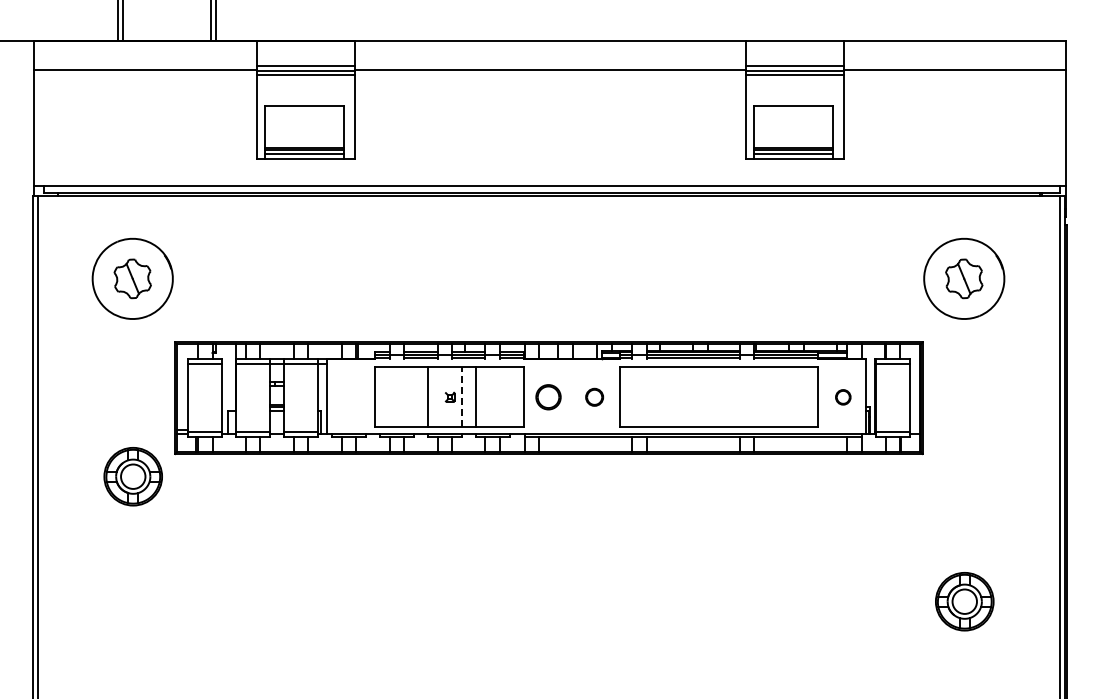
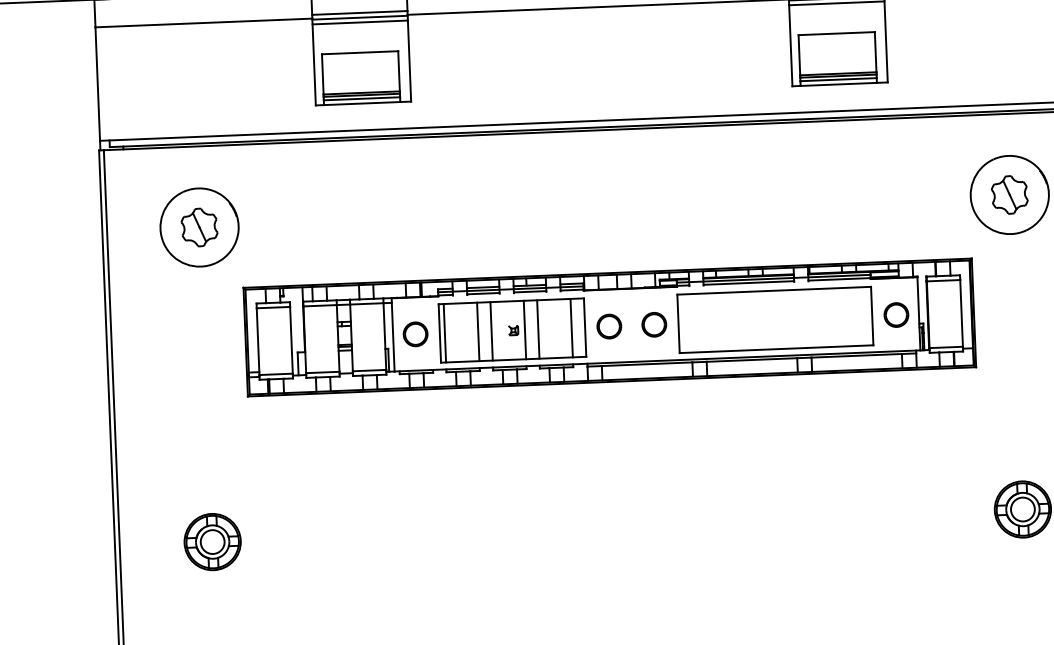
circle: (349, 397) -> (415, 334), added
line: (379, 397) -> (444, 333), added
line: (414, 397) -> (478, 332), added
line: (461, 397) -> (524, 330), dashed -> solid
line: (509, 397) -> (571, 328), added
circle: (594, 397) -> (654, 325), size x1.43
part: (843, 397) -> (896, 315), size x1.67
part: (132, 476) -> (211, 541), moved

